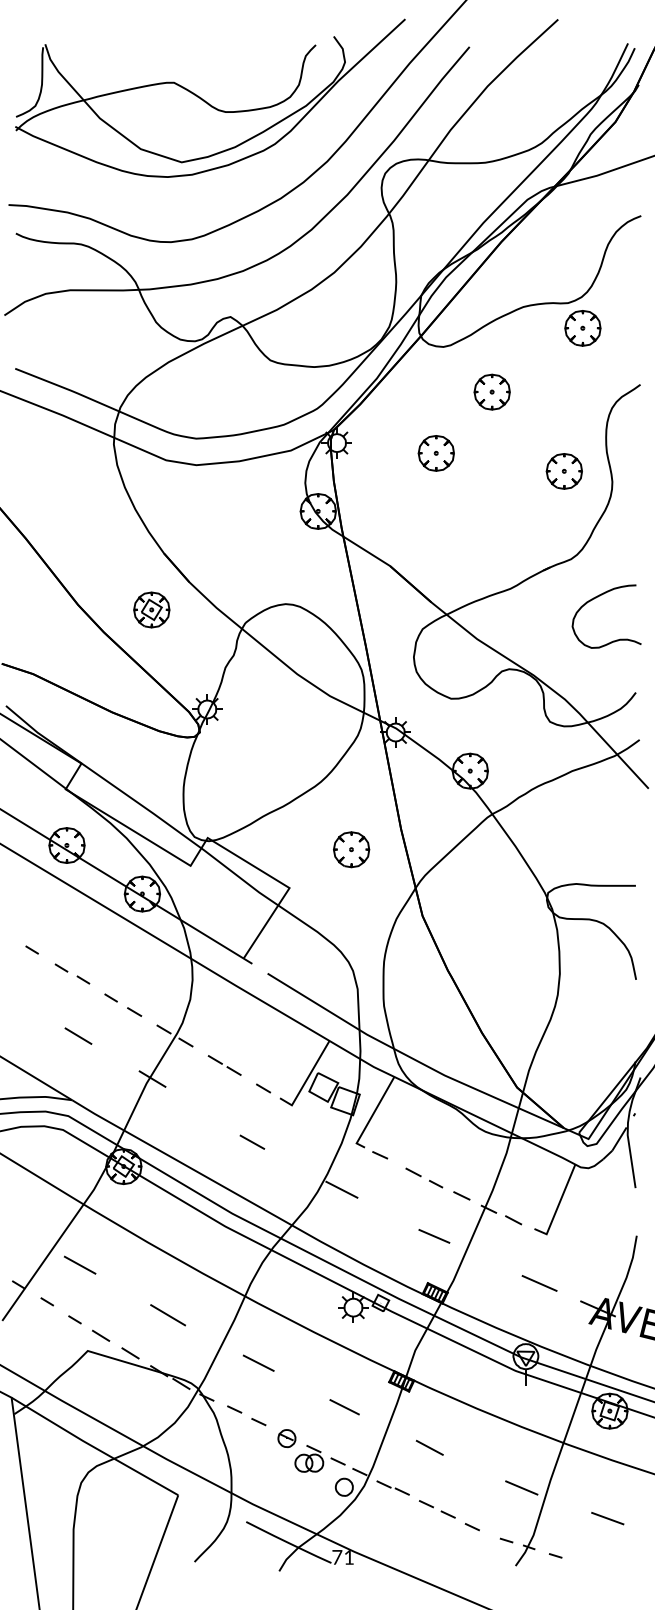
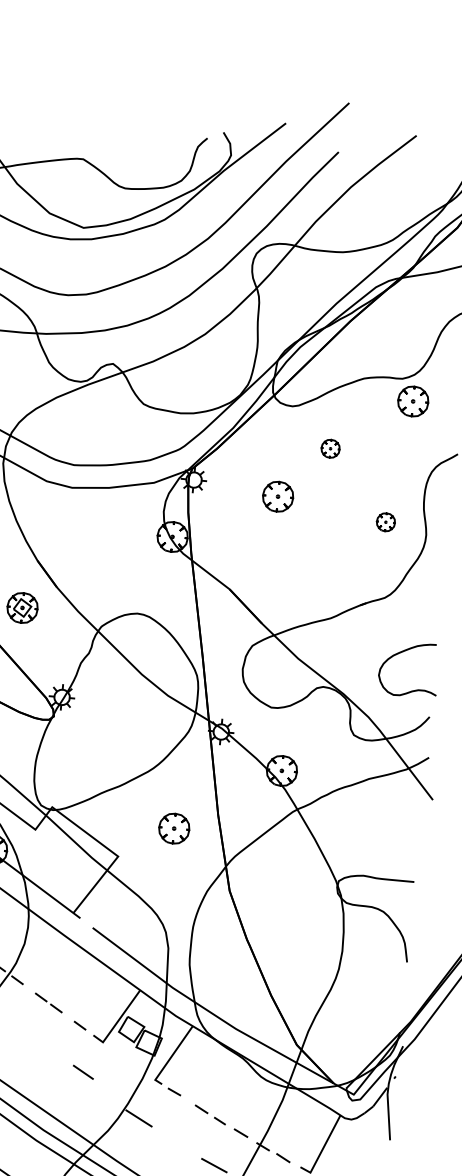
part: (491, 391) -> (330, 448), size x0.6
part: (563, 471) -> (385, 522), size x0.6
curve: (596, 598) -> (401, 653), moved
line: (252, 1141) -> (83, 1071), moved

